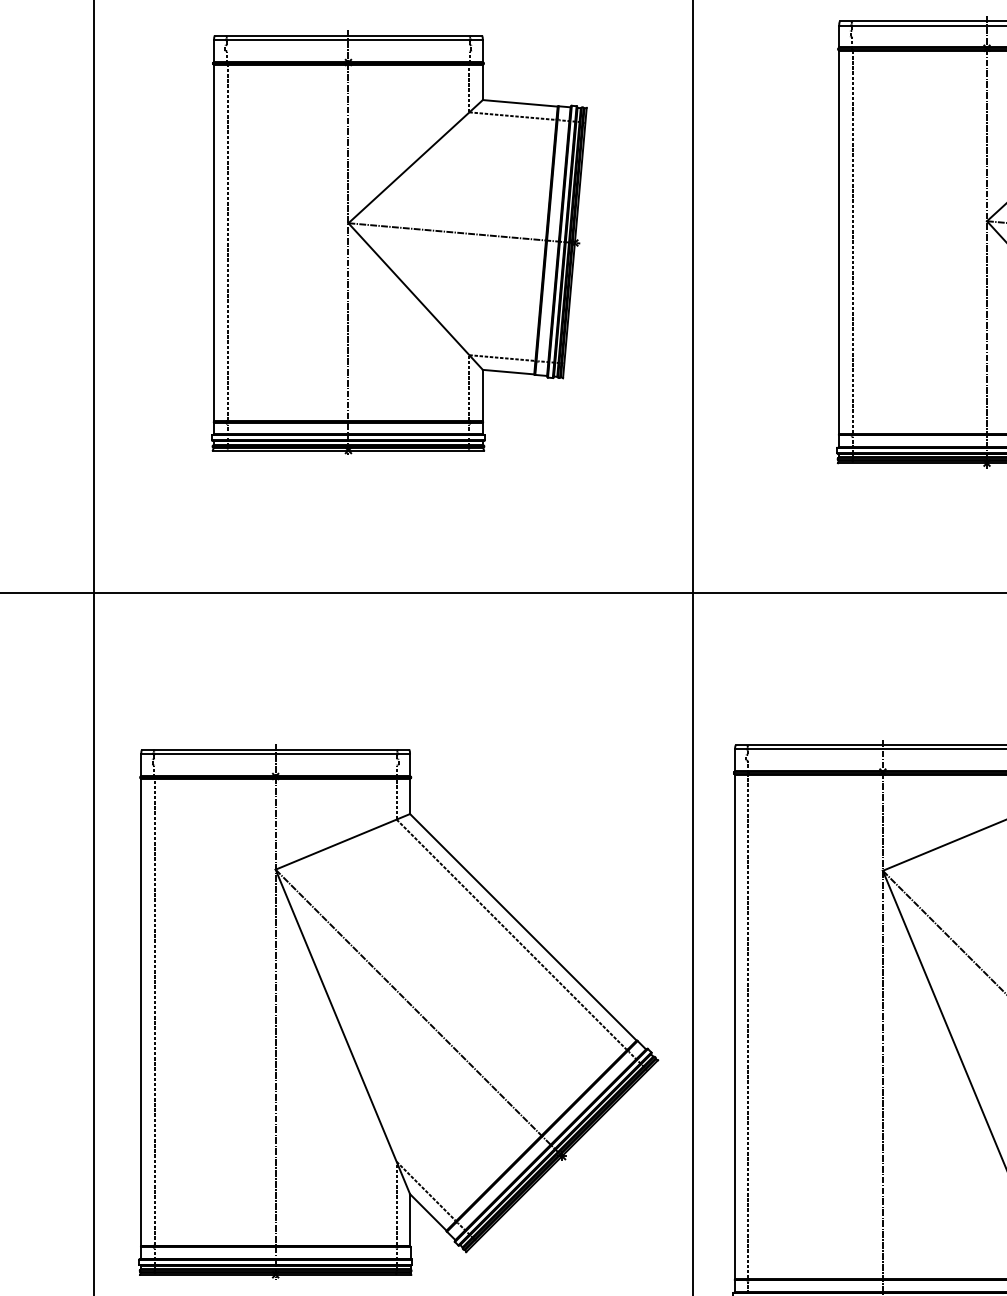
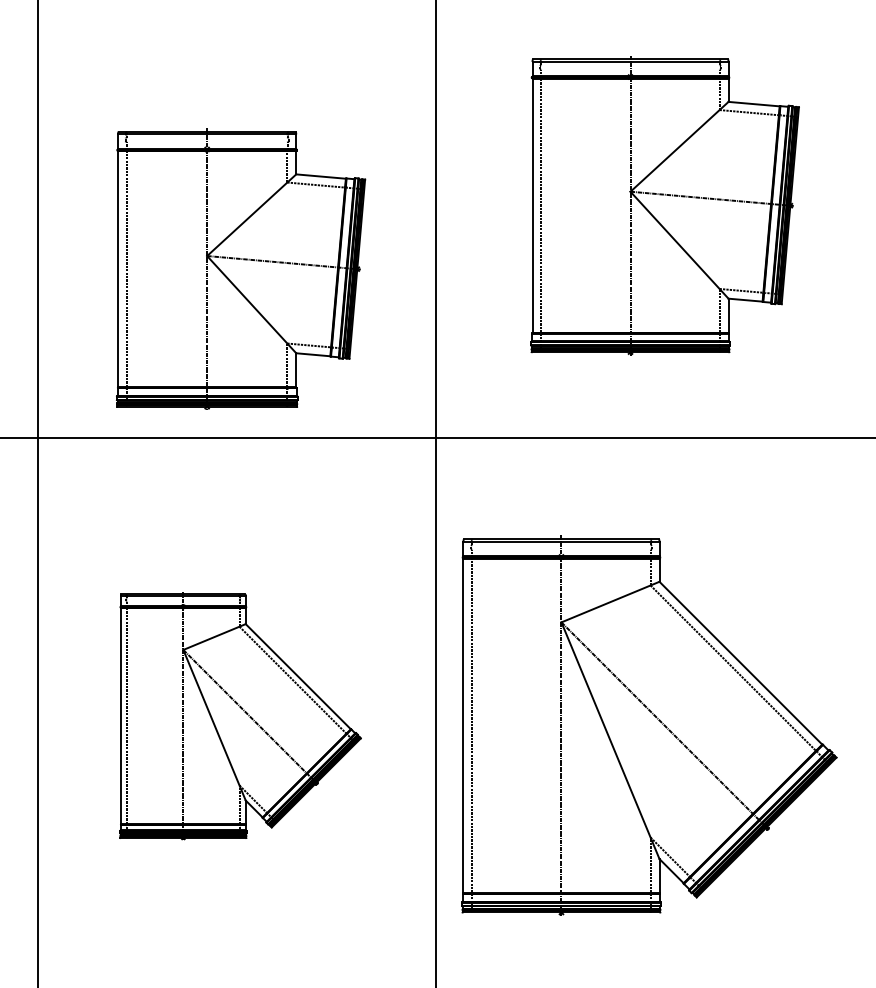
part: (400, 242) -> (241, 268), moved
part: (398, 1011) -> (240, 715), size x0.7

